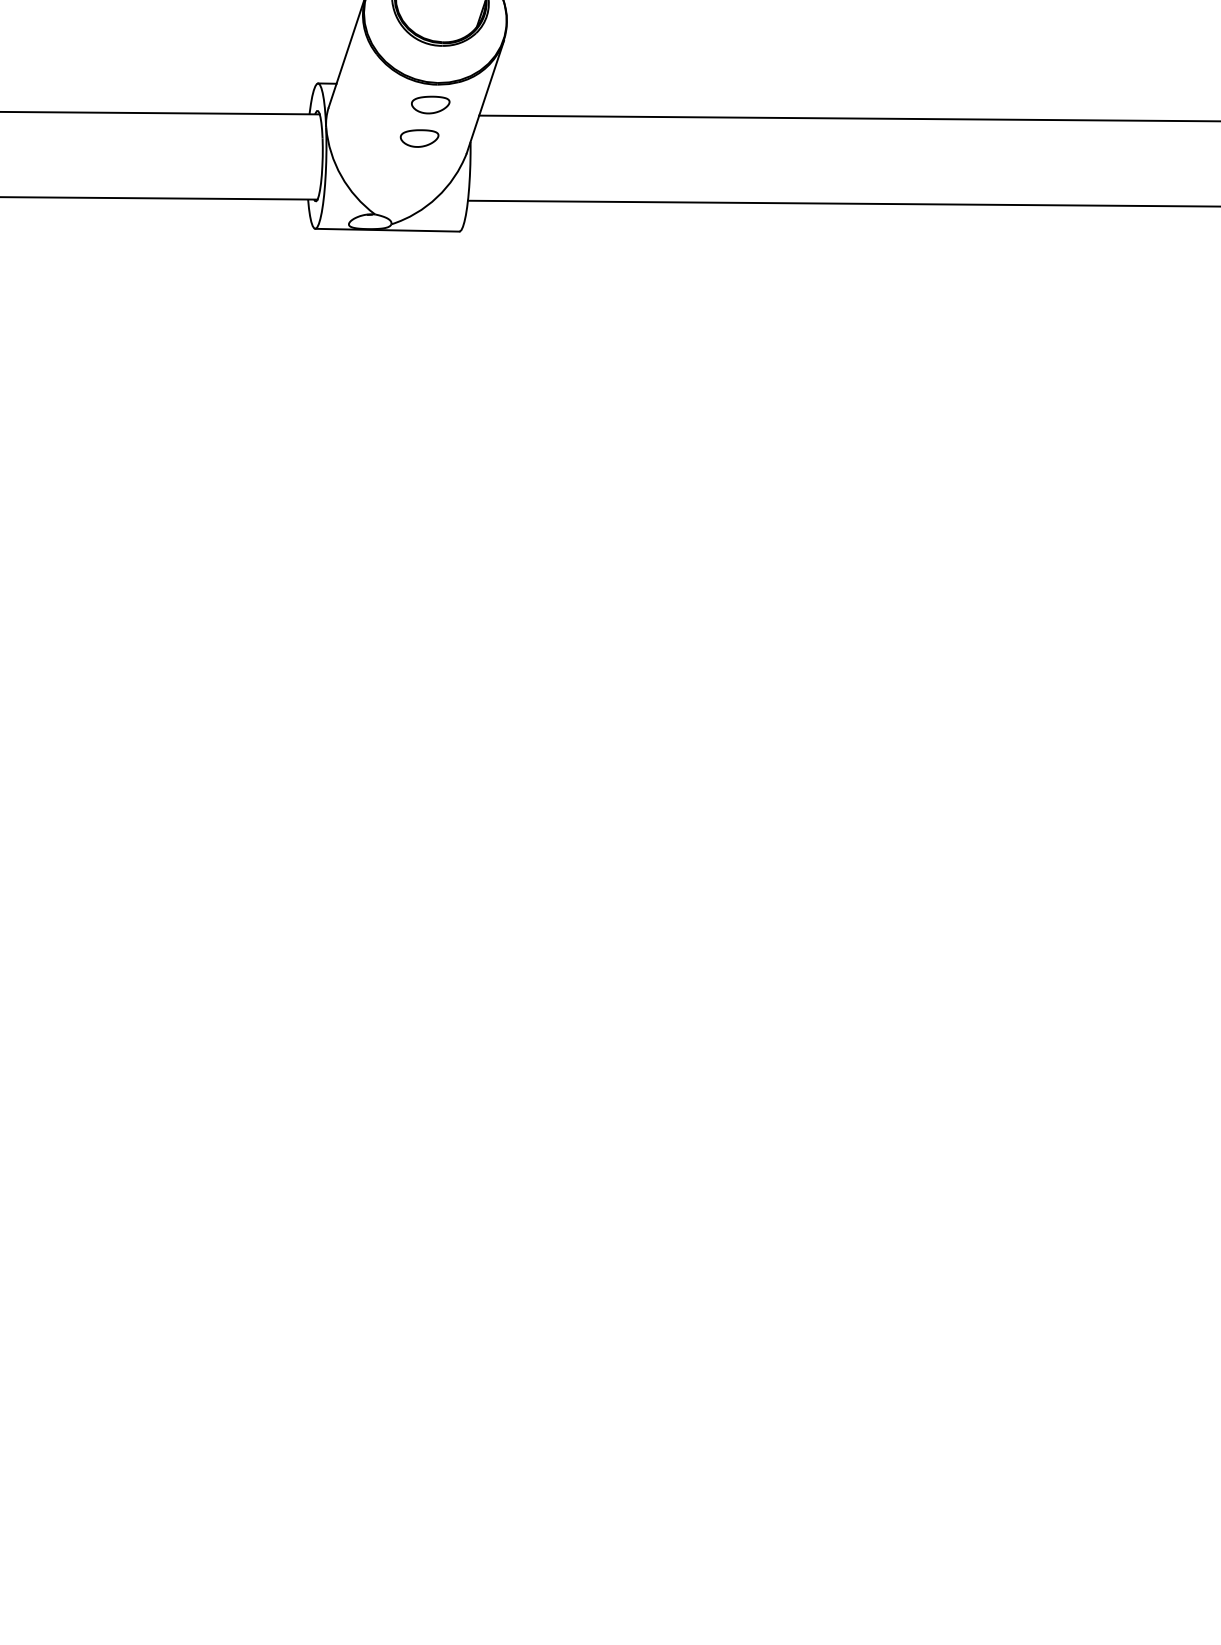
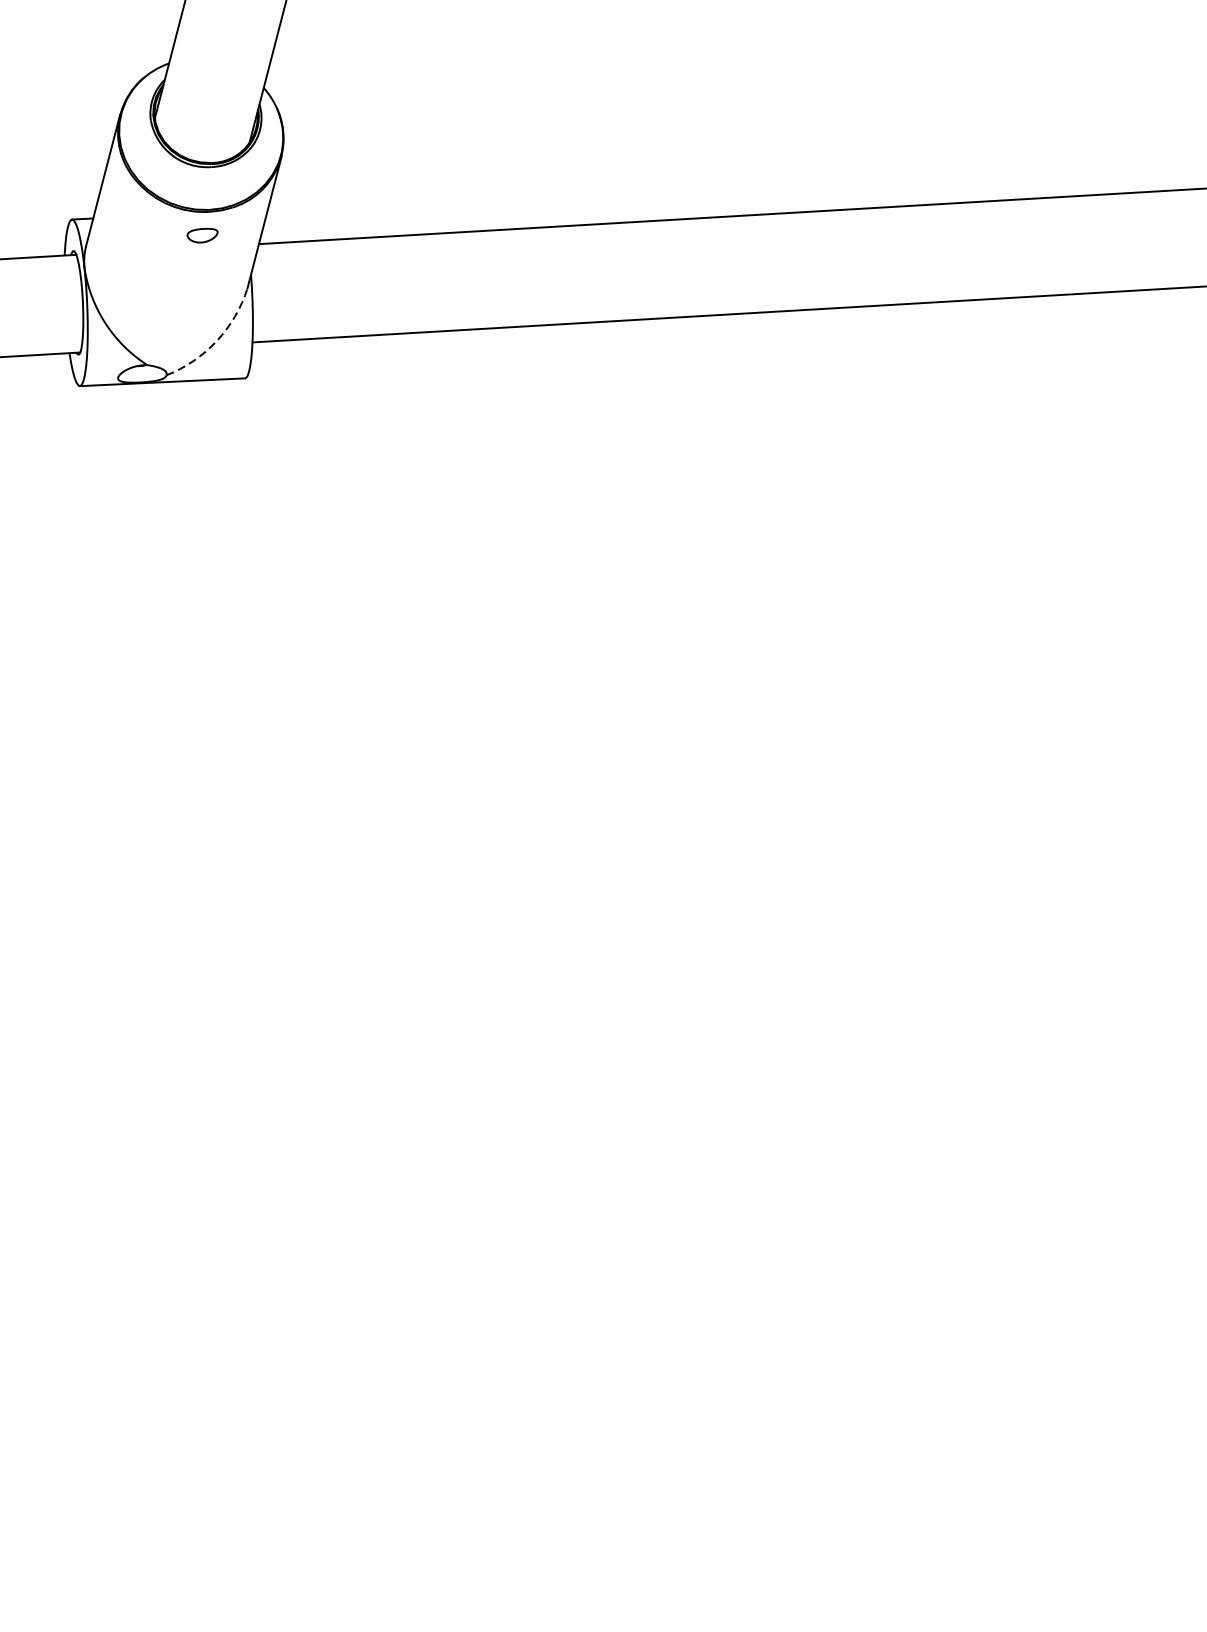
part: (430, 104) -> (202, 235), size x0.7
part: (419, 138) -> (192, 274), removed
arc: (437, 197) -> (217, 340), solid -> dashed

